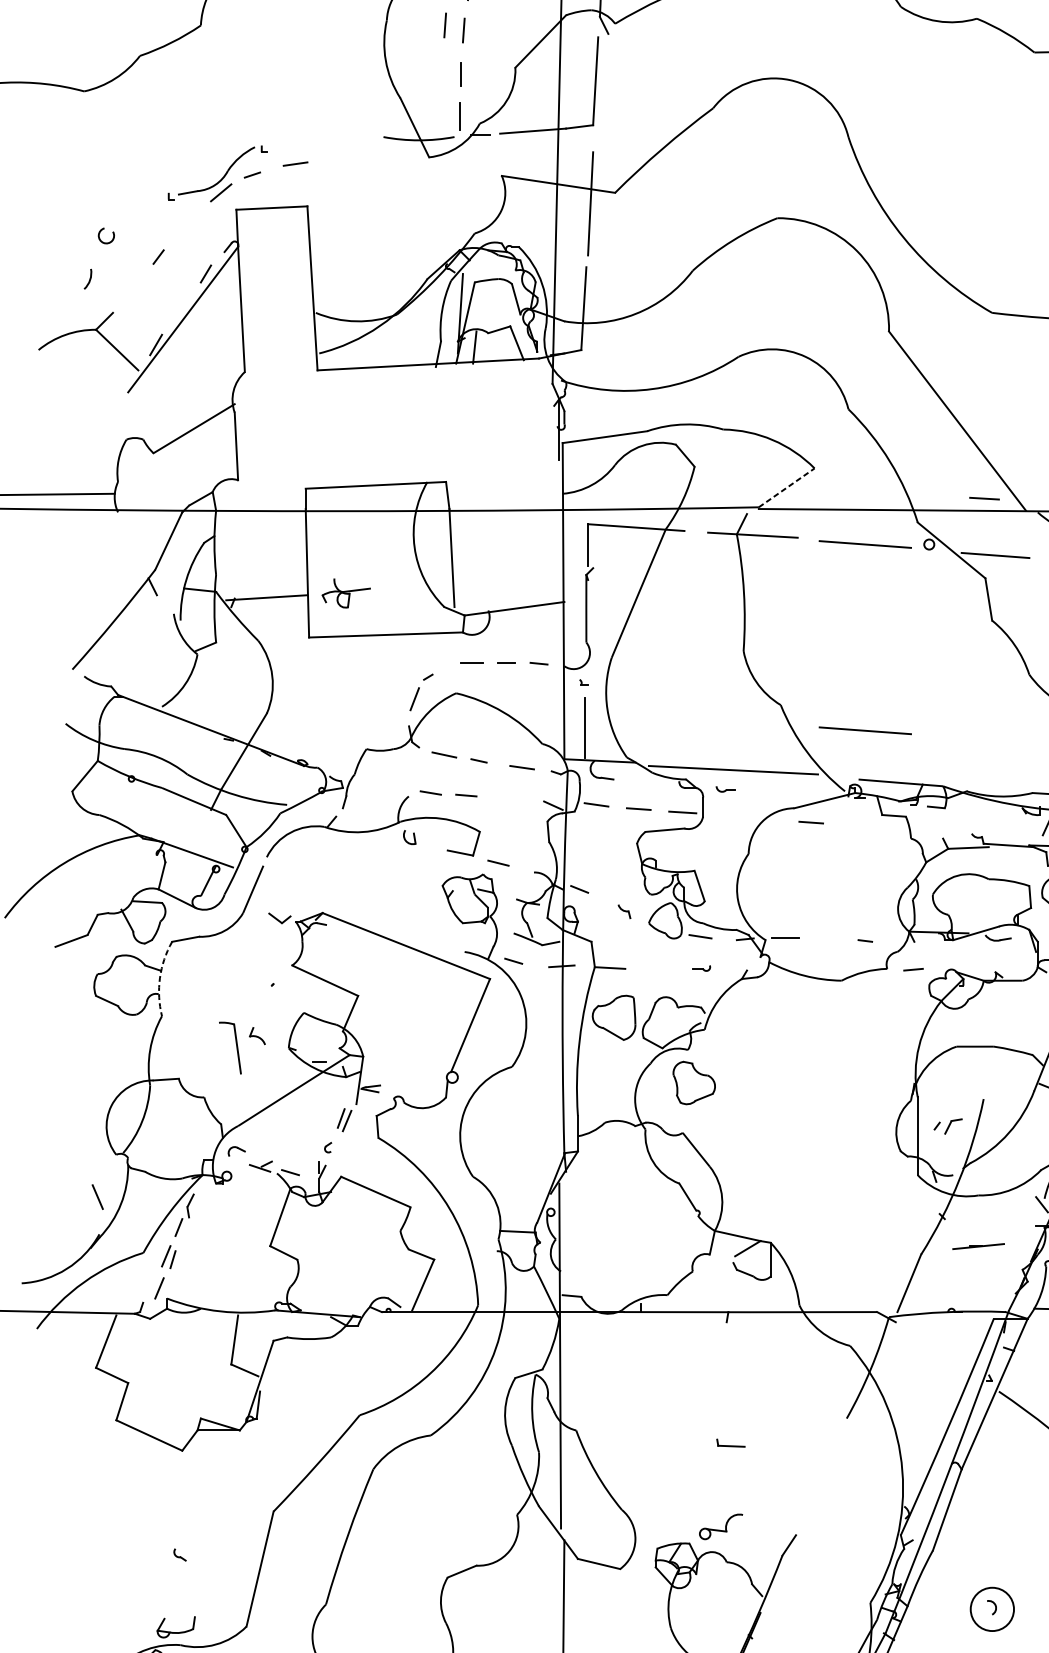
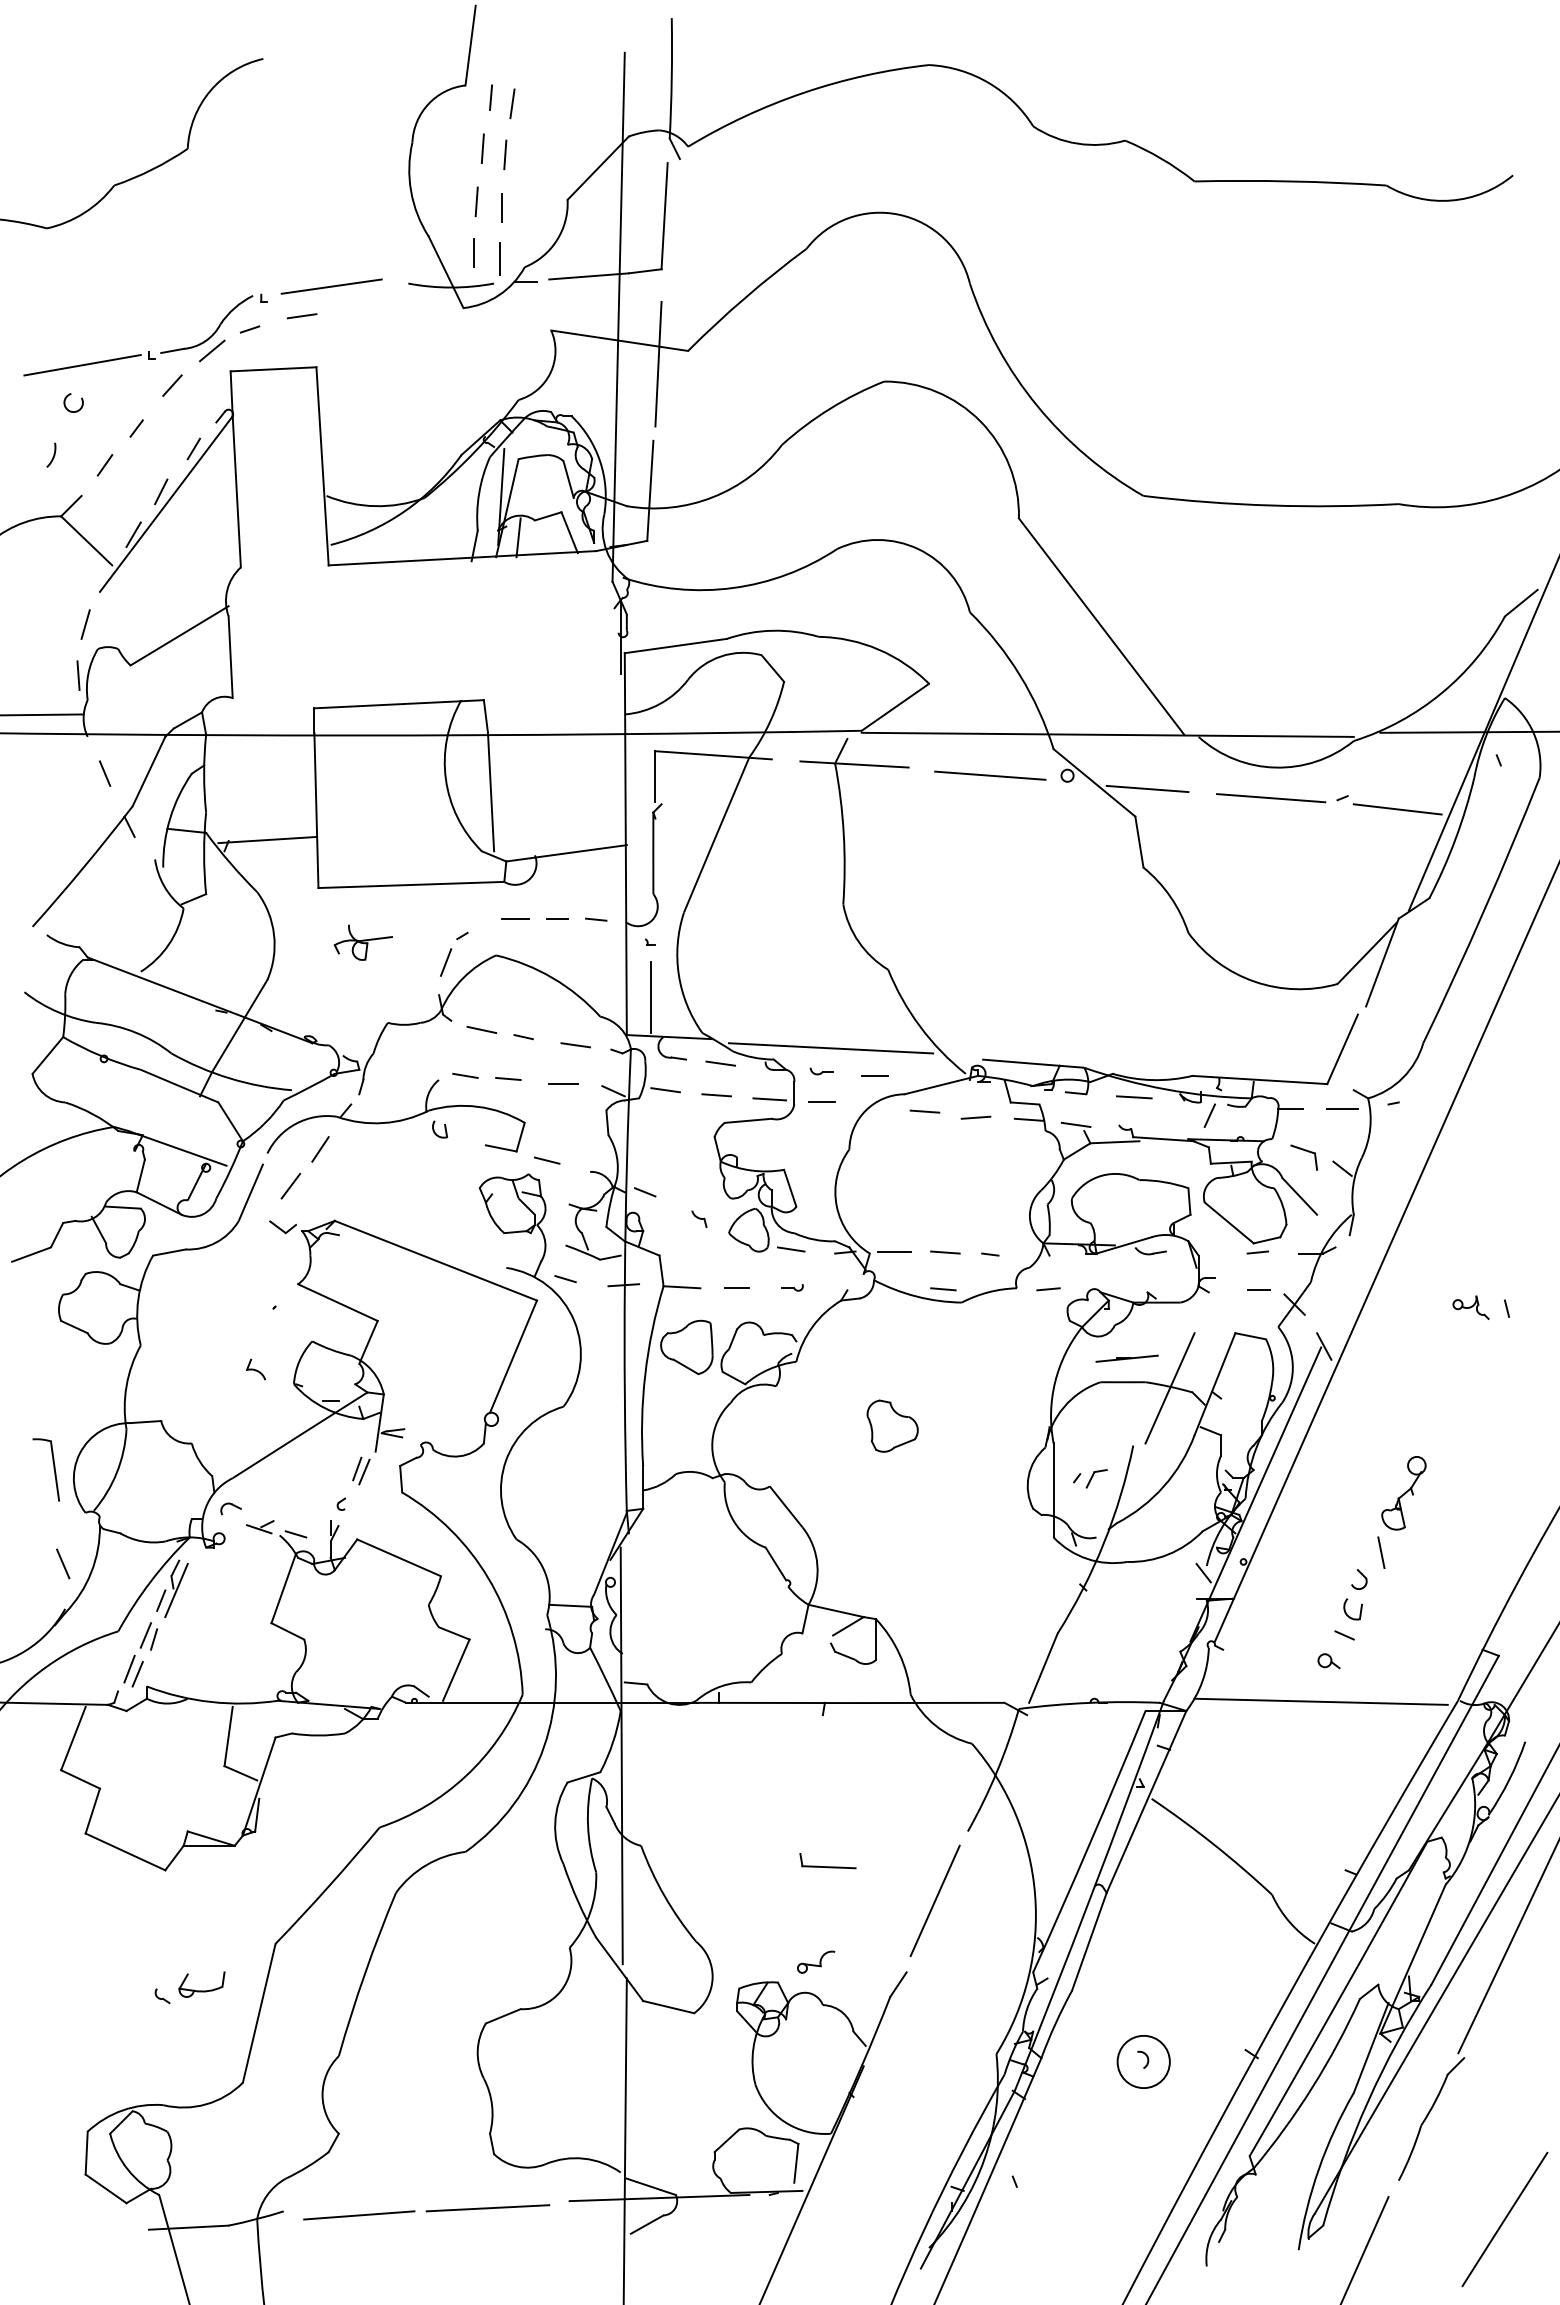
line: (439, 69) -> (476, 201), added
line: (437, 111) -> (473, 252), added
line: (319, 139) -> (331, 286), added
line: (113, 204) -> (82, 365), added
line: (188, 221) -> (172, 385), added
line: (131, 287) -> (104, 465), added
line: (179, 309) -> (161, 491), added
line: (116, 419) -> (85, 624), added
line: (110, 461) -> (78, 675), added
line: (786, 488) -> (895, 707), dashed -> solid
line: (984, 498) -> (1134, 1097), moved
line: (131, 542) -> (104, 773), added
part: (345, 593) -> (362, 942), moved
line: (865, 730) -> (990, 1000), removed
line: (641, 782) -> (720, 1063), added
line: (769, 792) -> (874, 1075), added
line: (511, 800) -> (563, 1084), added
line: (725, 815) -> (821, 1102), added
line: (853, 827) -> (975, 1117), added
line: (896, 829) -> (1028, 1119), added
line: (935, 833) -> (1075, 1124), added
line: (310, 853) -> (320, 1149), added
line: (285, 883) -> (290, 1185), added
line: (828, 939) -> (945, 1252), added
line: (655, 969) -> (736, 1288), added
line: (826, 969) -> (943, 1289), added
arc: (160, 978) -> (138, 1299), dashed -> solid
part: (236, 1047) -> (53, 1469), moved
line: (1013, 1051) -> (1169, 1388), added
part: (694, 1082) -> (892, 1425), moved
line: (191, 1219) -> (176, 1590), added
line: (978, 1246) -> (1126, 1358), moved
line: (152, 1283) -> (129, 1668), added
part: (730, 1443) -> (827, 1861), size x1.67
line: (819, 1475) -> (934, 1900), added
part: (721, 1526) -> (816, 1961), size x0.71
part: (175, 1627) -> (201, 1984), moved

